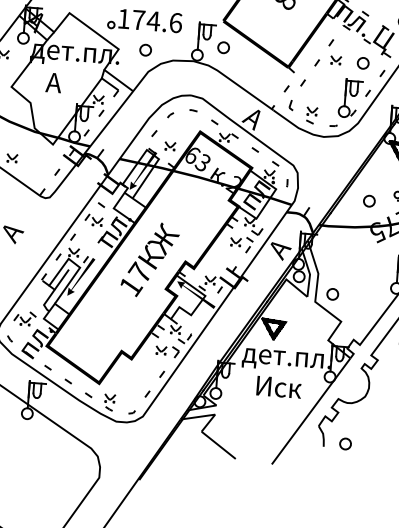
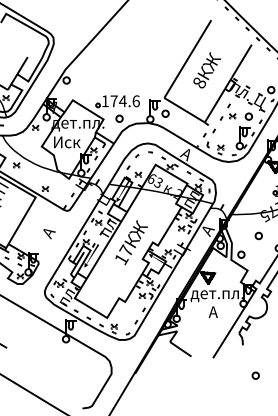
text: (55, 83) -> (67, 142), А -> Иск
part: (368, 200) -> (258, 235), moved
text: (278, 387) -> (213, 312), Иск -> А
part: (345, 443) -> (255, 375), moved

